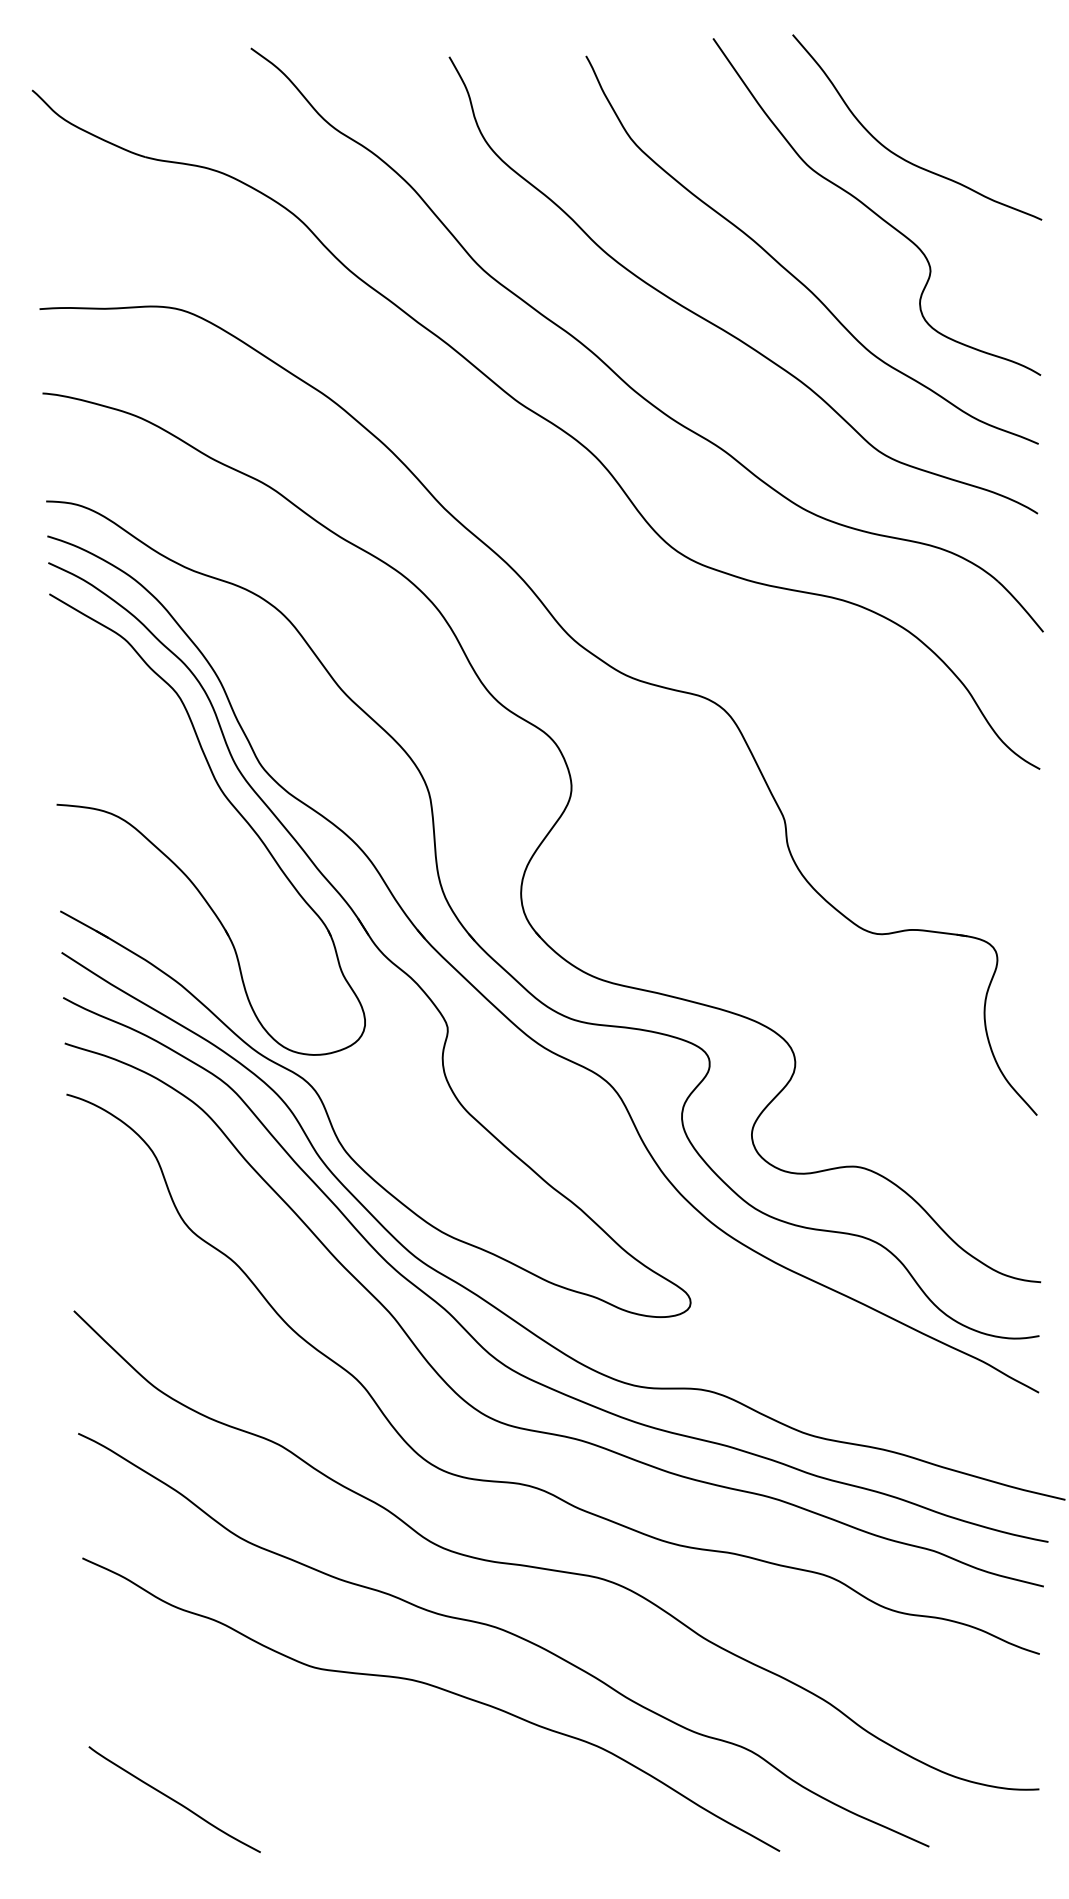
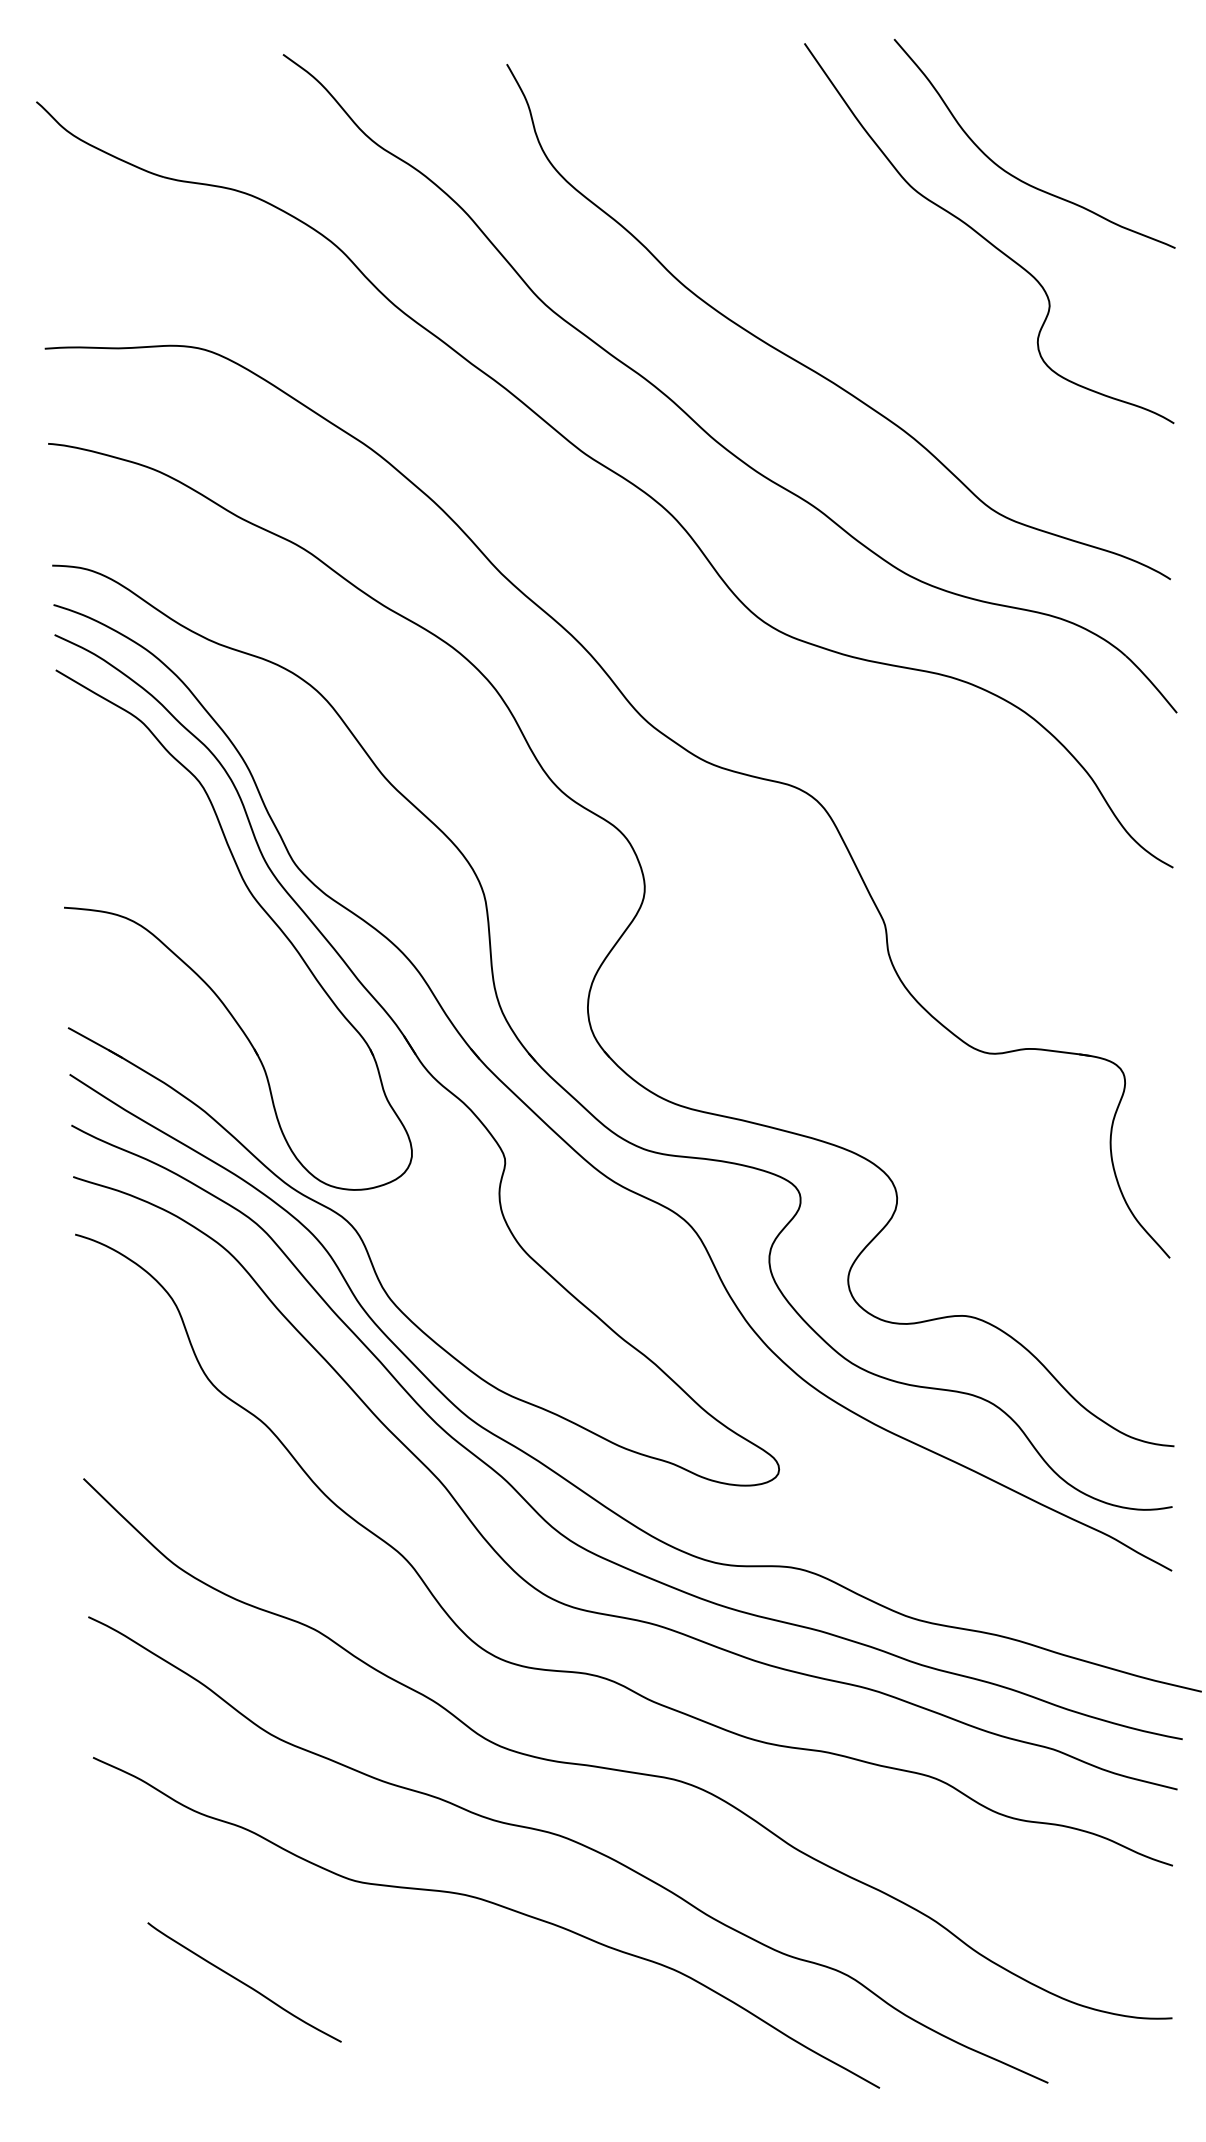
curve: (793, 274) -> (895, 309), removed
curve: (174, 1799) -> (244, 1982), moved

